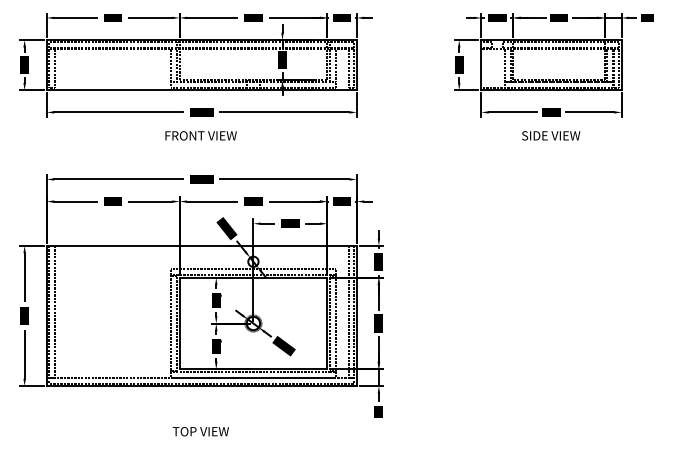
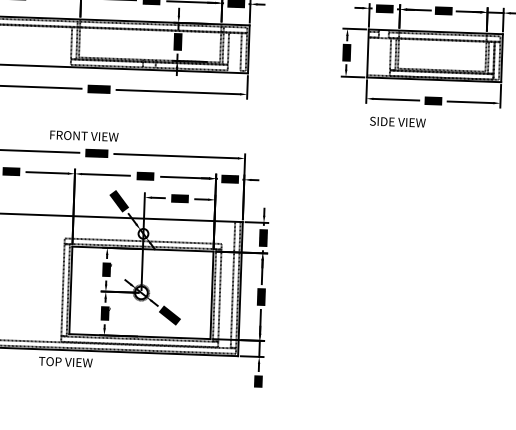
text: (200, 135) -> (83, 135), moved
text: (551, 135) -> (398, 121), moved
text: (200, 431) -> (65, 361), moved

